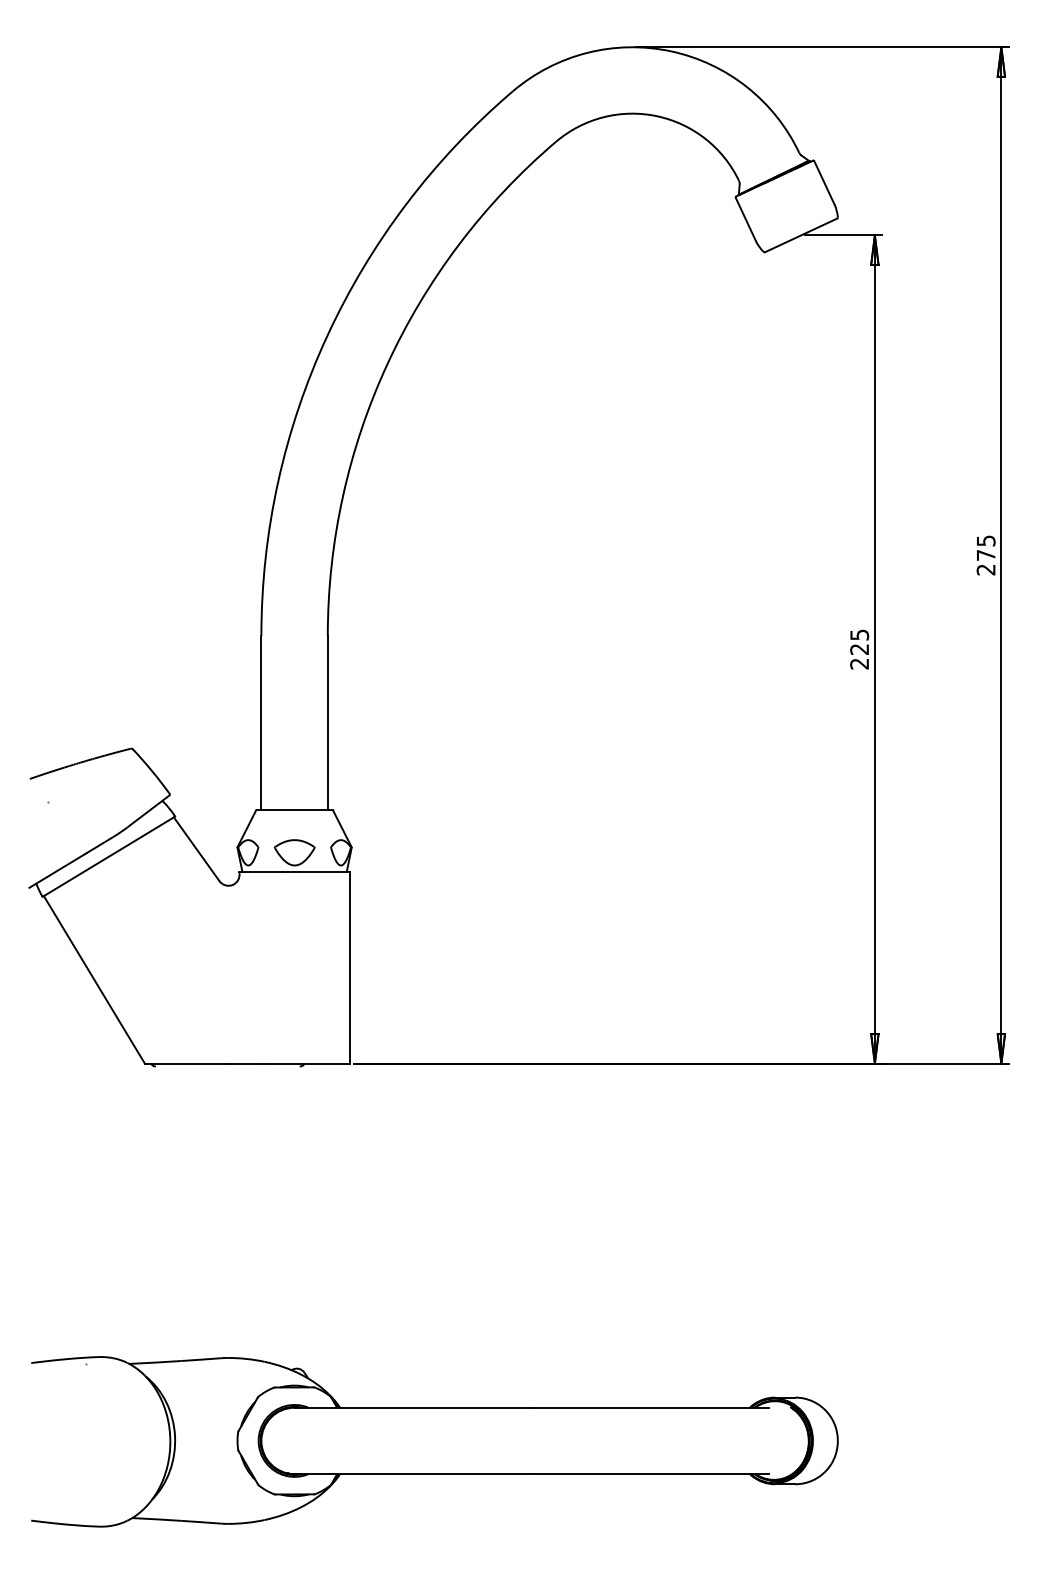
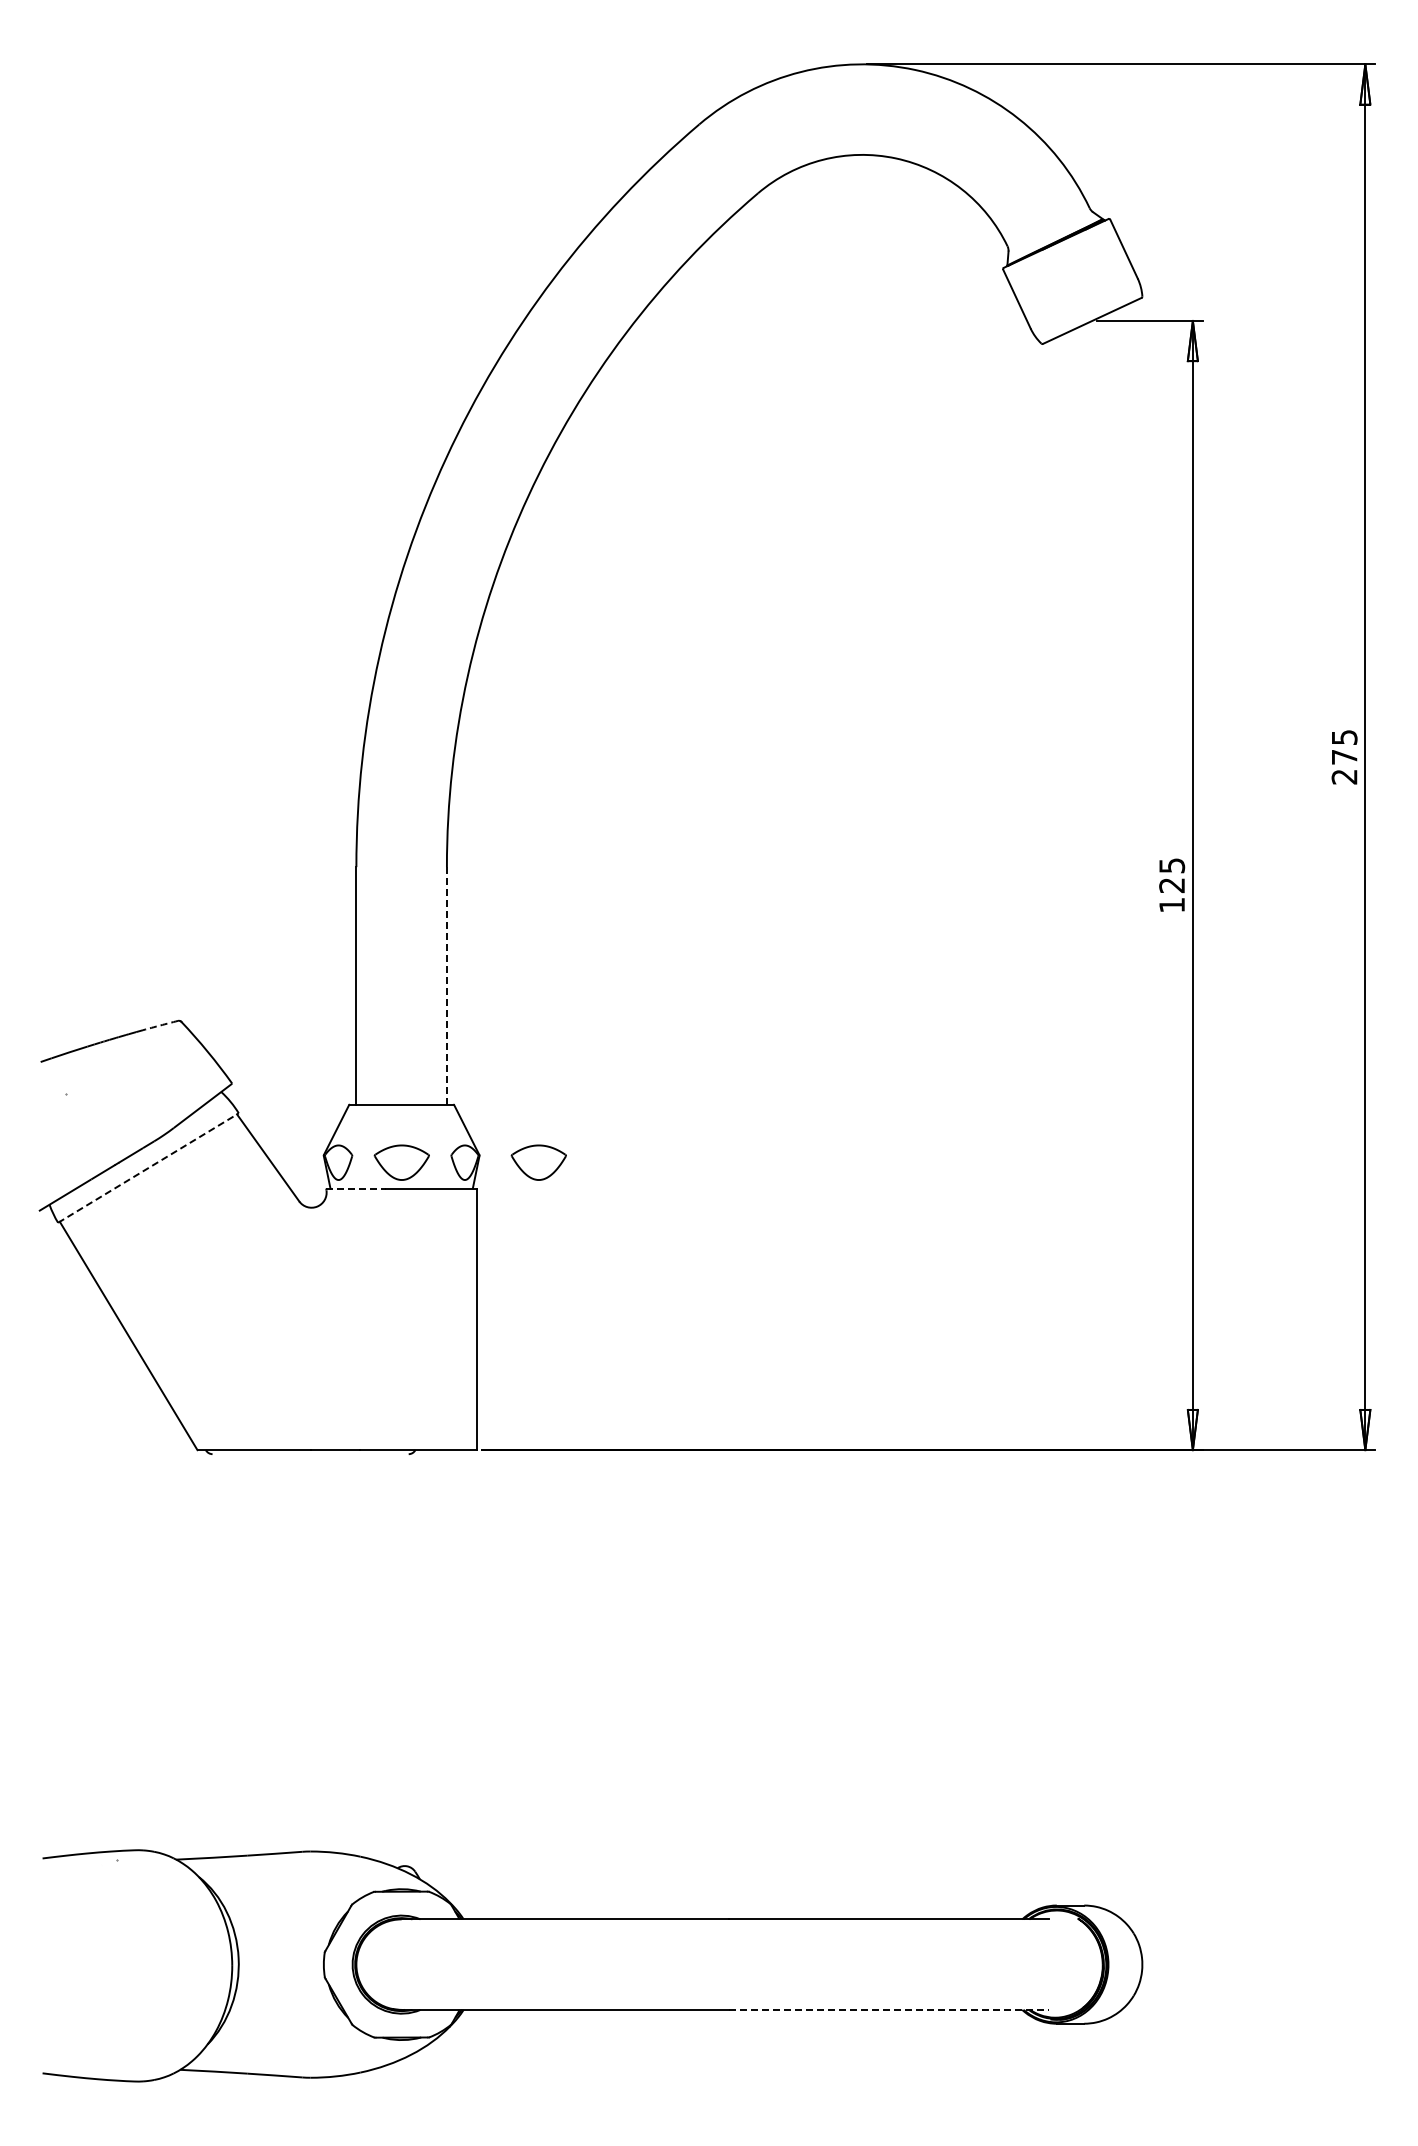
text: (859, 664) -> (1171, 905), 225 -> 125
line: (327, 722) -> (446, 985), solid -> dashed
arc: (117, 752) -> (160, 1025), solid -> dashed
part: (394, 852) -> (538, 1162), added
line: (108, 857) -> (148, 1168), solid -> dashed
line: (261, 871) -> (356, 1188), solid -> dashed
line: (651, 1473) -> (888, 2009), solid -> dashed

